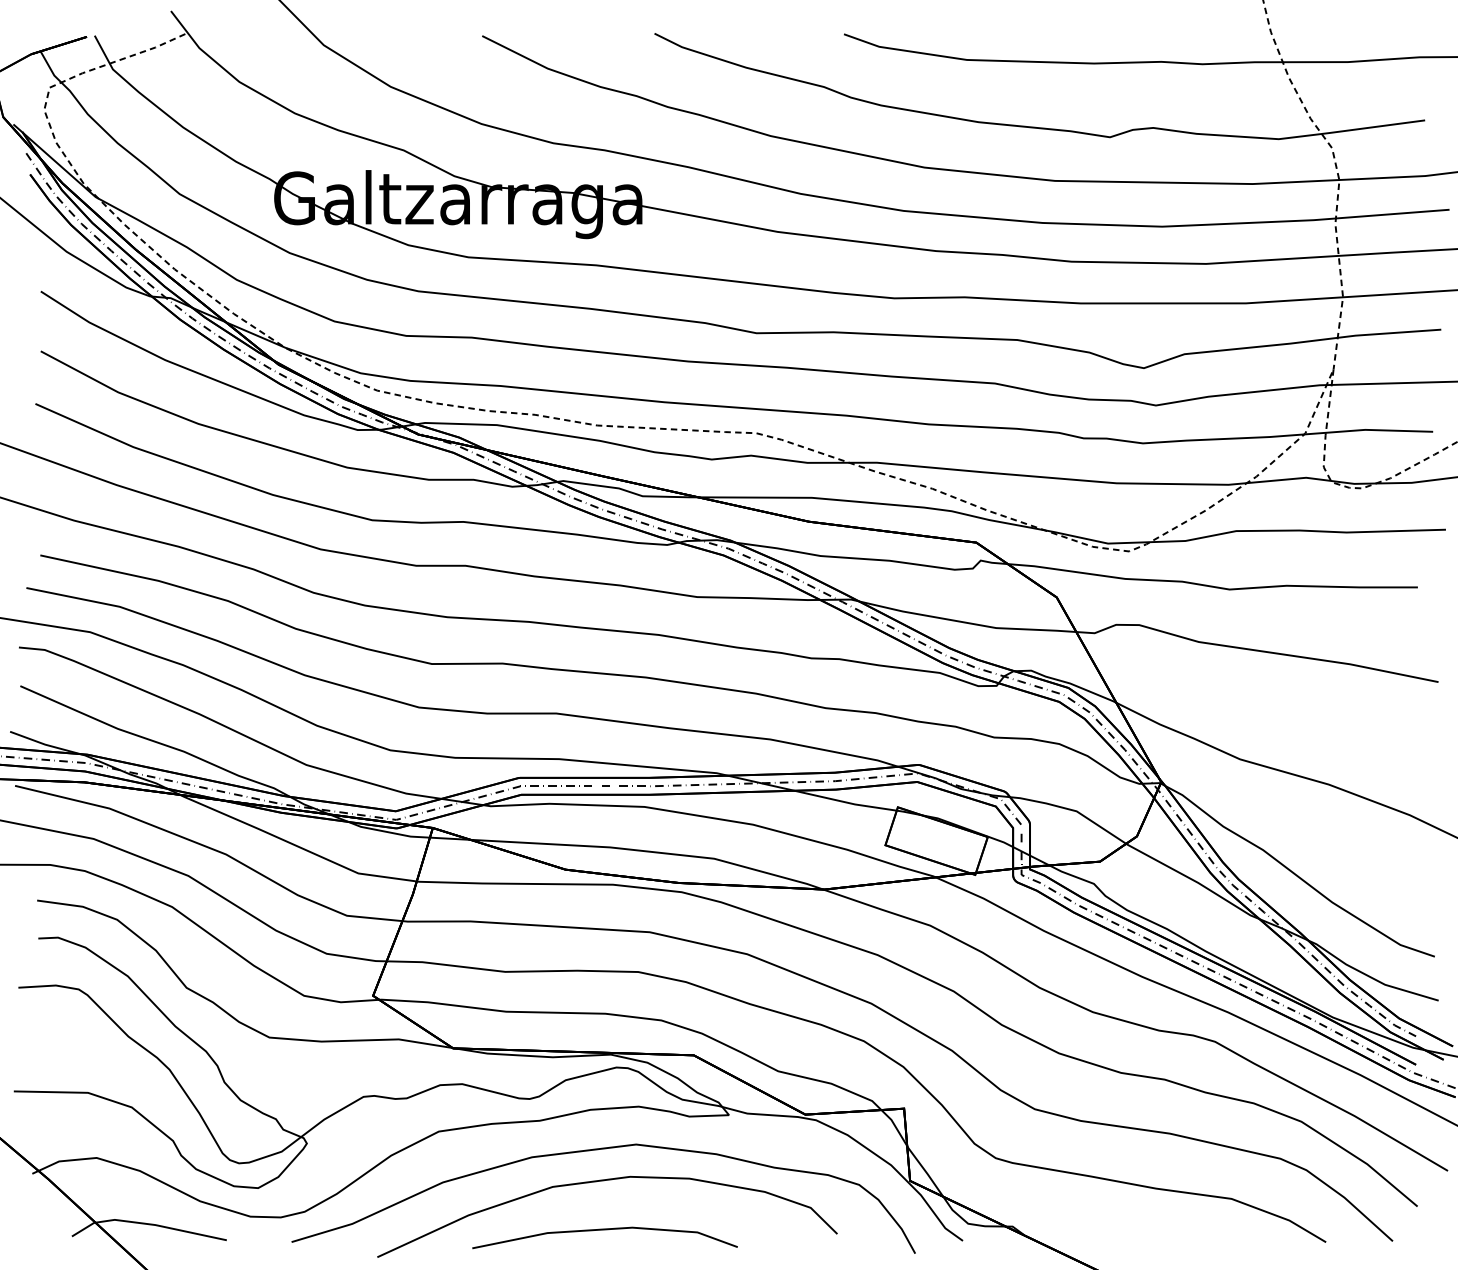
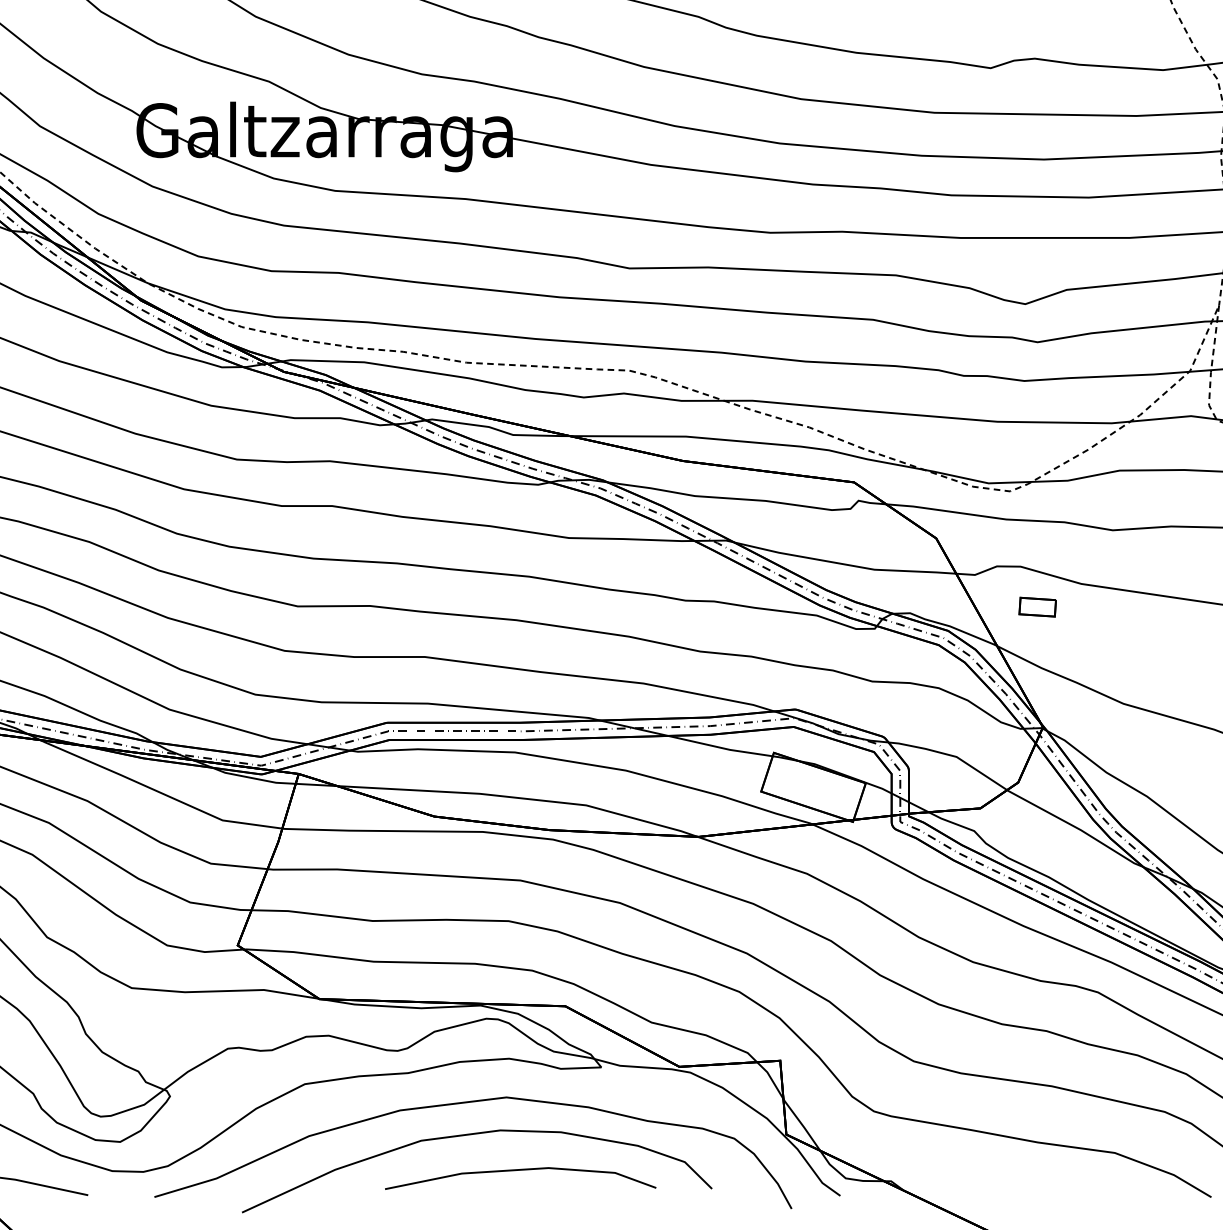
part: (1155, 664) -> (1037, 606), added
line: (604, 1230) -> (520, 1170), moved

